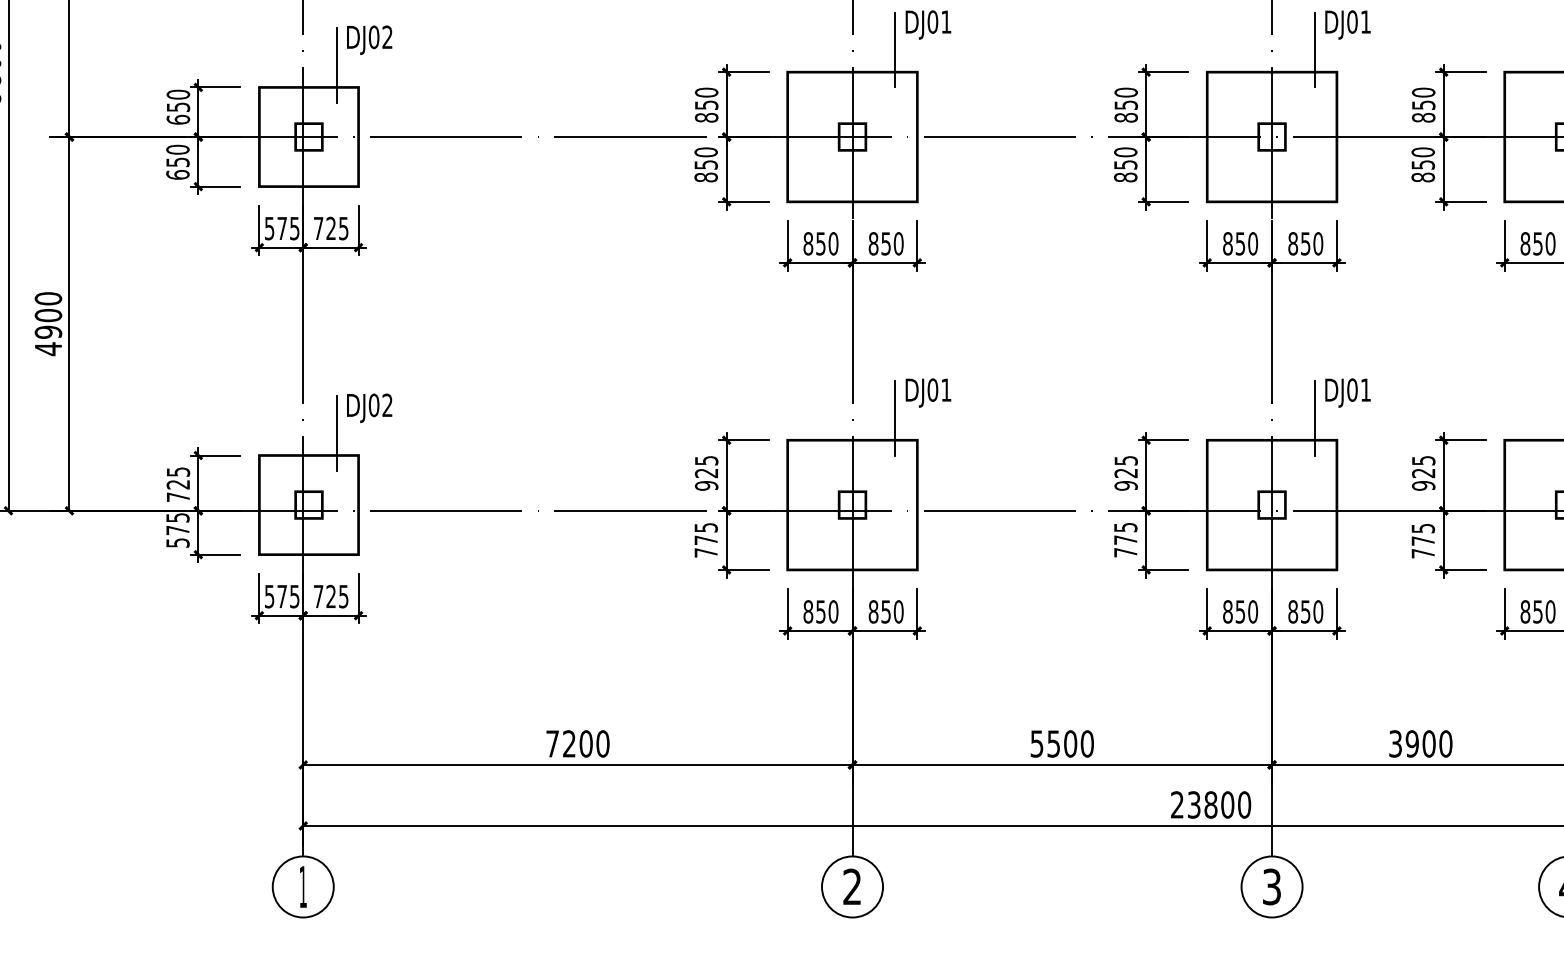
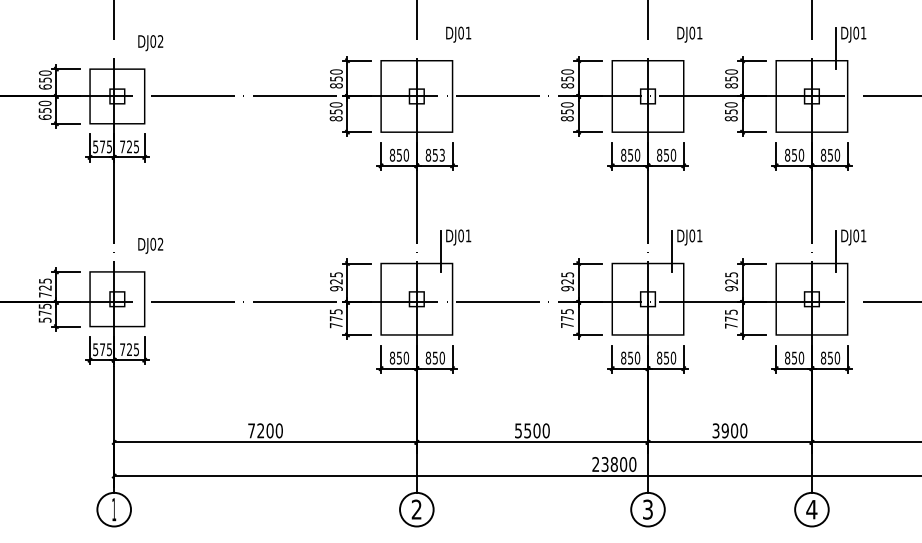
line: (895, 49) -> (440, 48), removed
line: (1314, 49) -> (671, 48), removed
line: (336, 64) -> (132, 56), removed
text: (897, 242) -> (441, 154), 850 -> 853
line: (336, 432) -> (132, 259), removed

